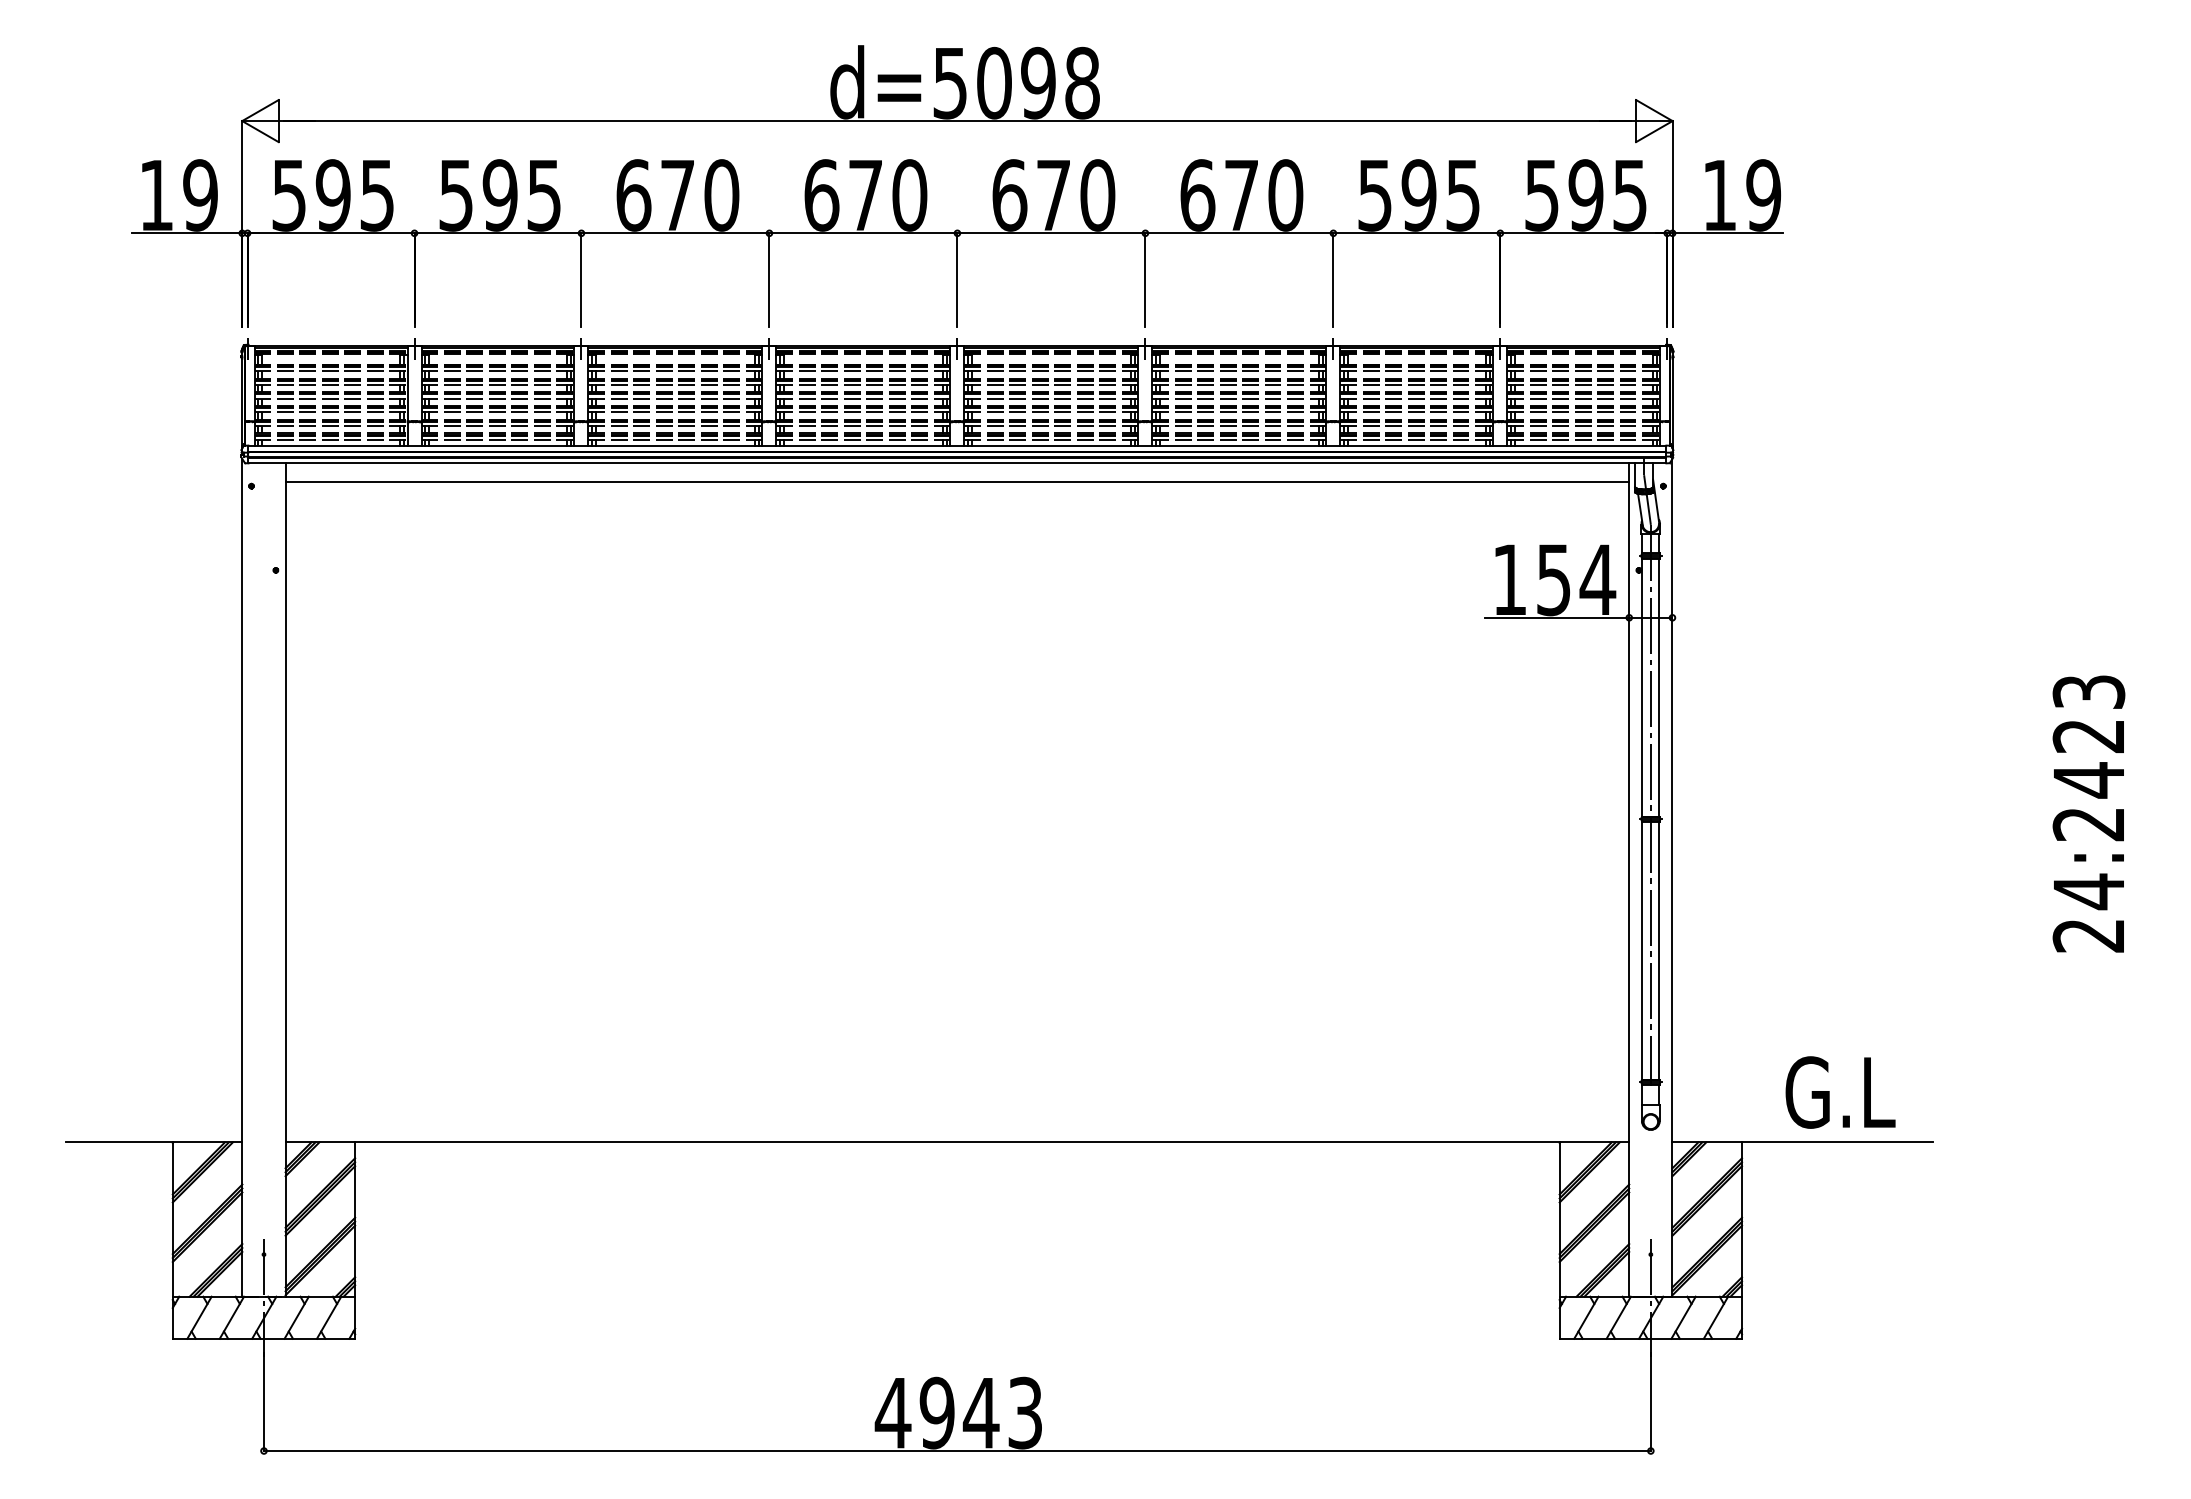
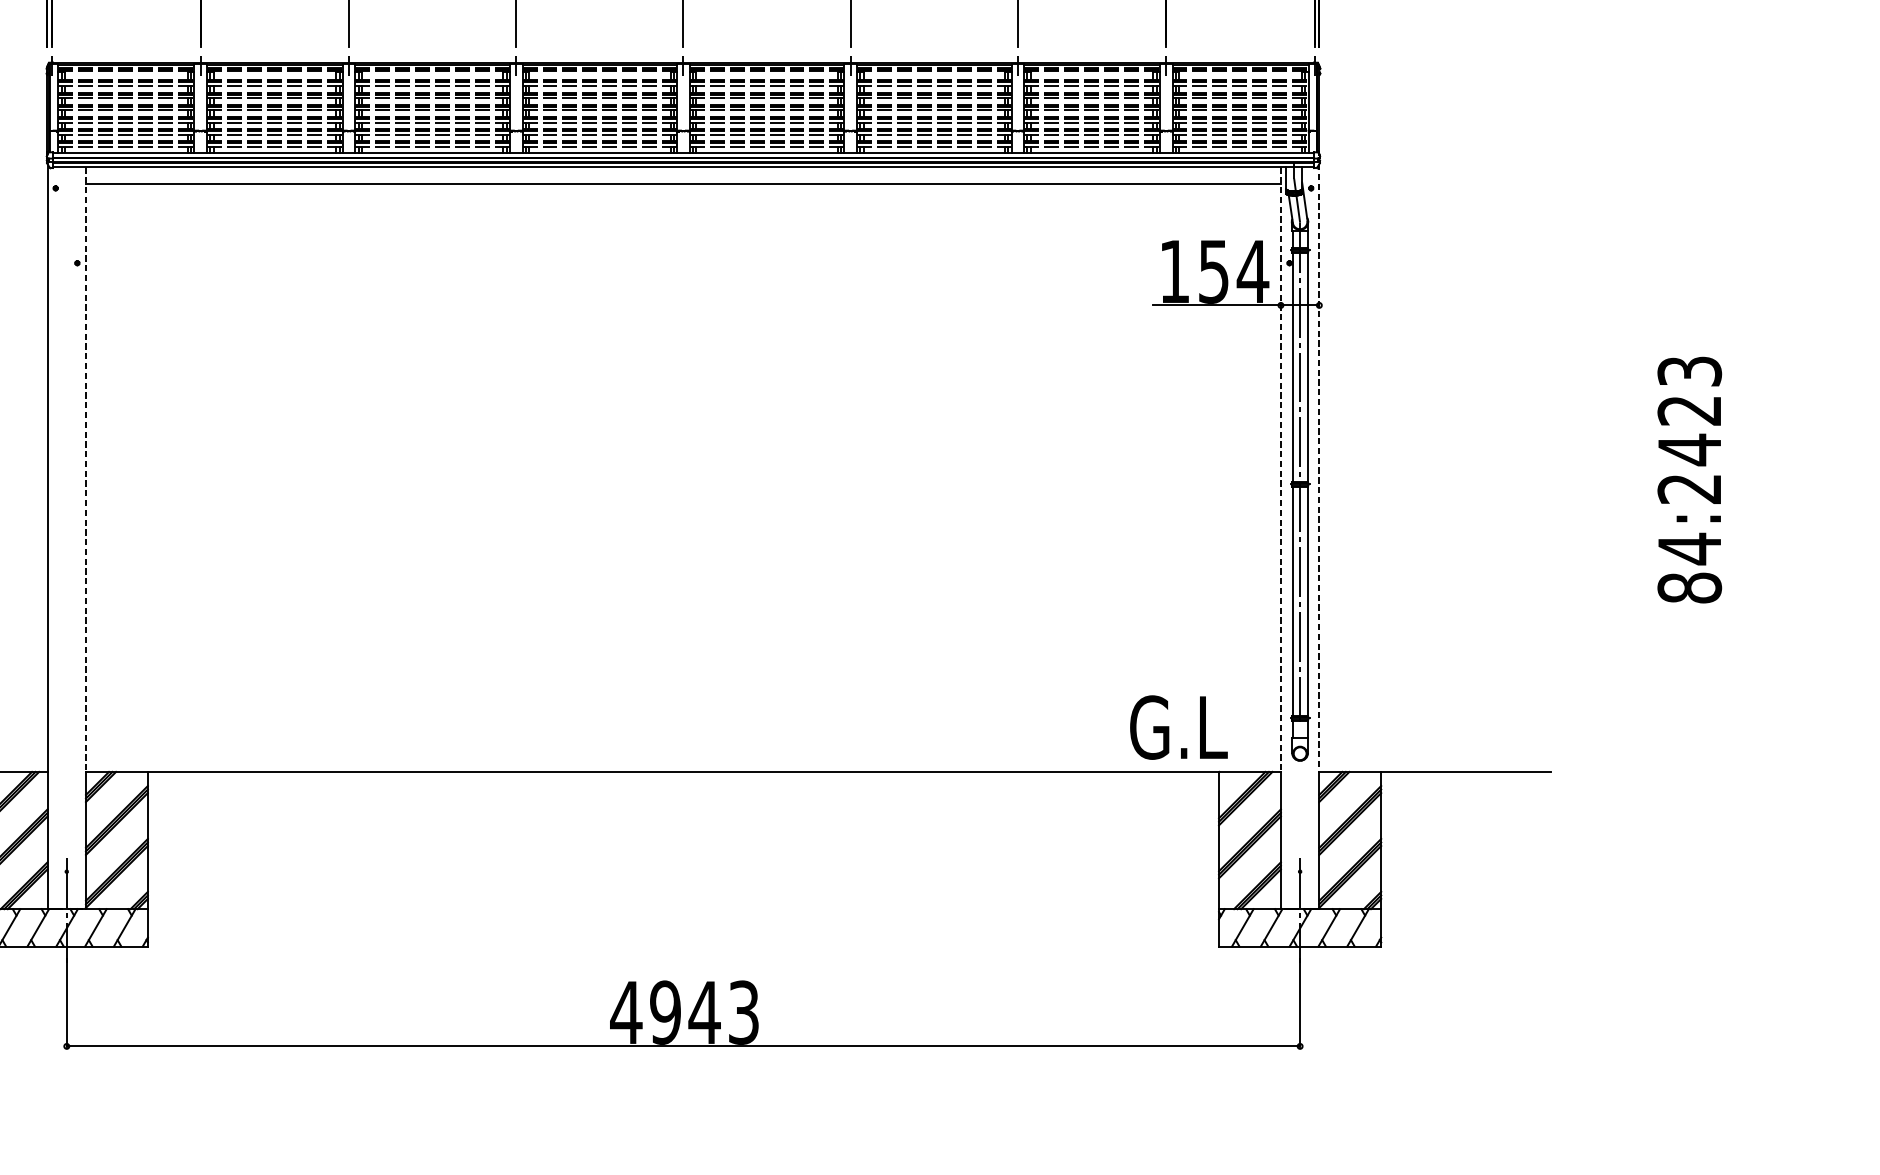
line: (1672, 800) -> (1319, 467), solid -> dashed
line: (285, 802) -> (85, 469), solid -> dashed
line: (1629, 802) -> (1281, 469), solid -> dashed
text: (2088, 935) -> (1689, 587), 24:2423 -> 84:2423
text: (1840, 1092) -> (1178, 727), moved

